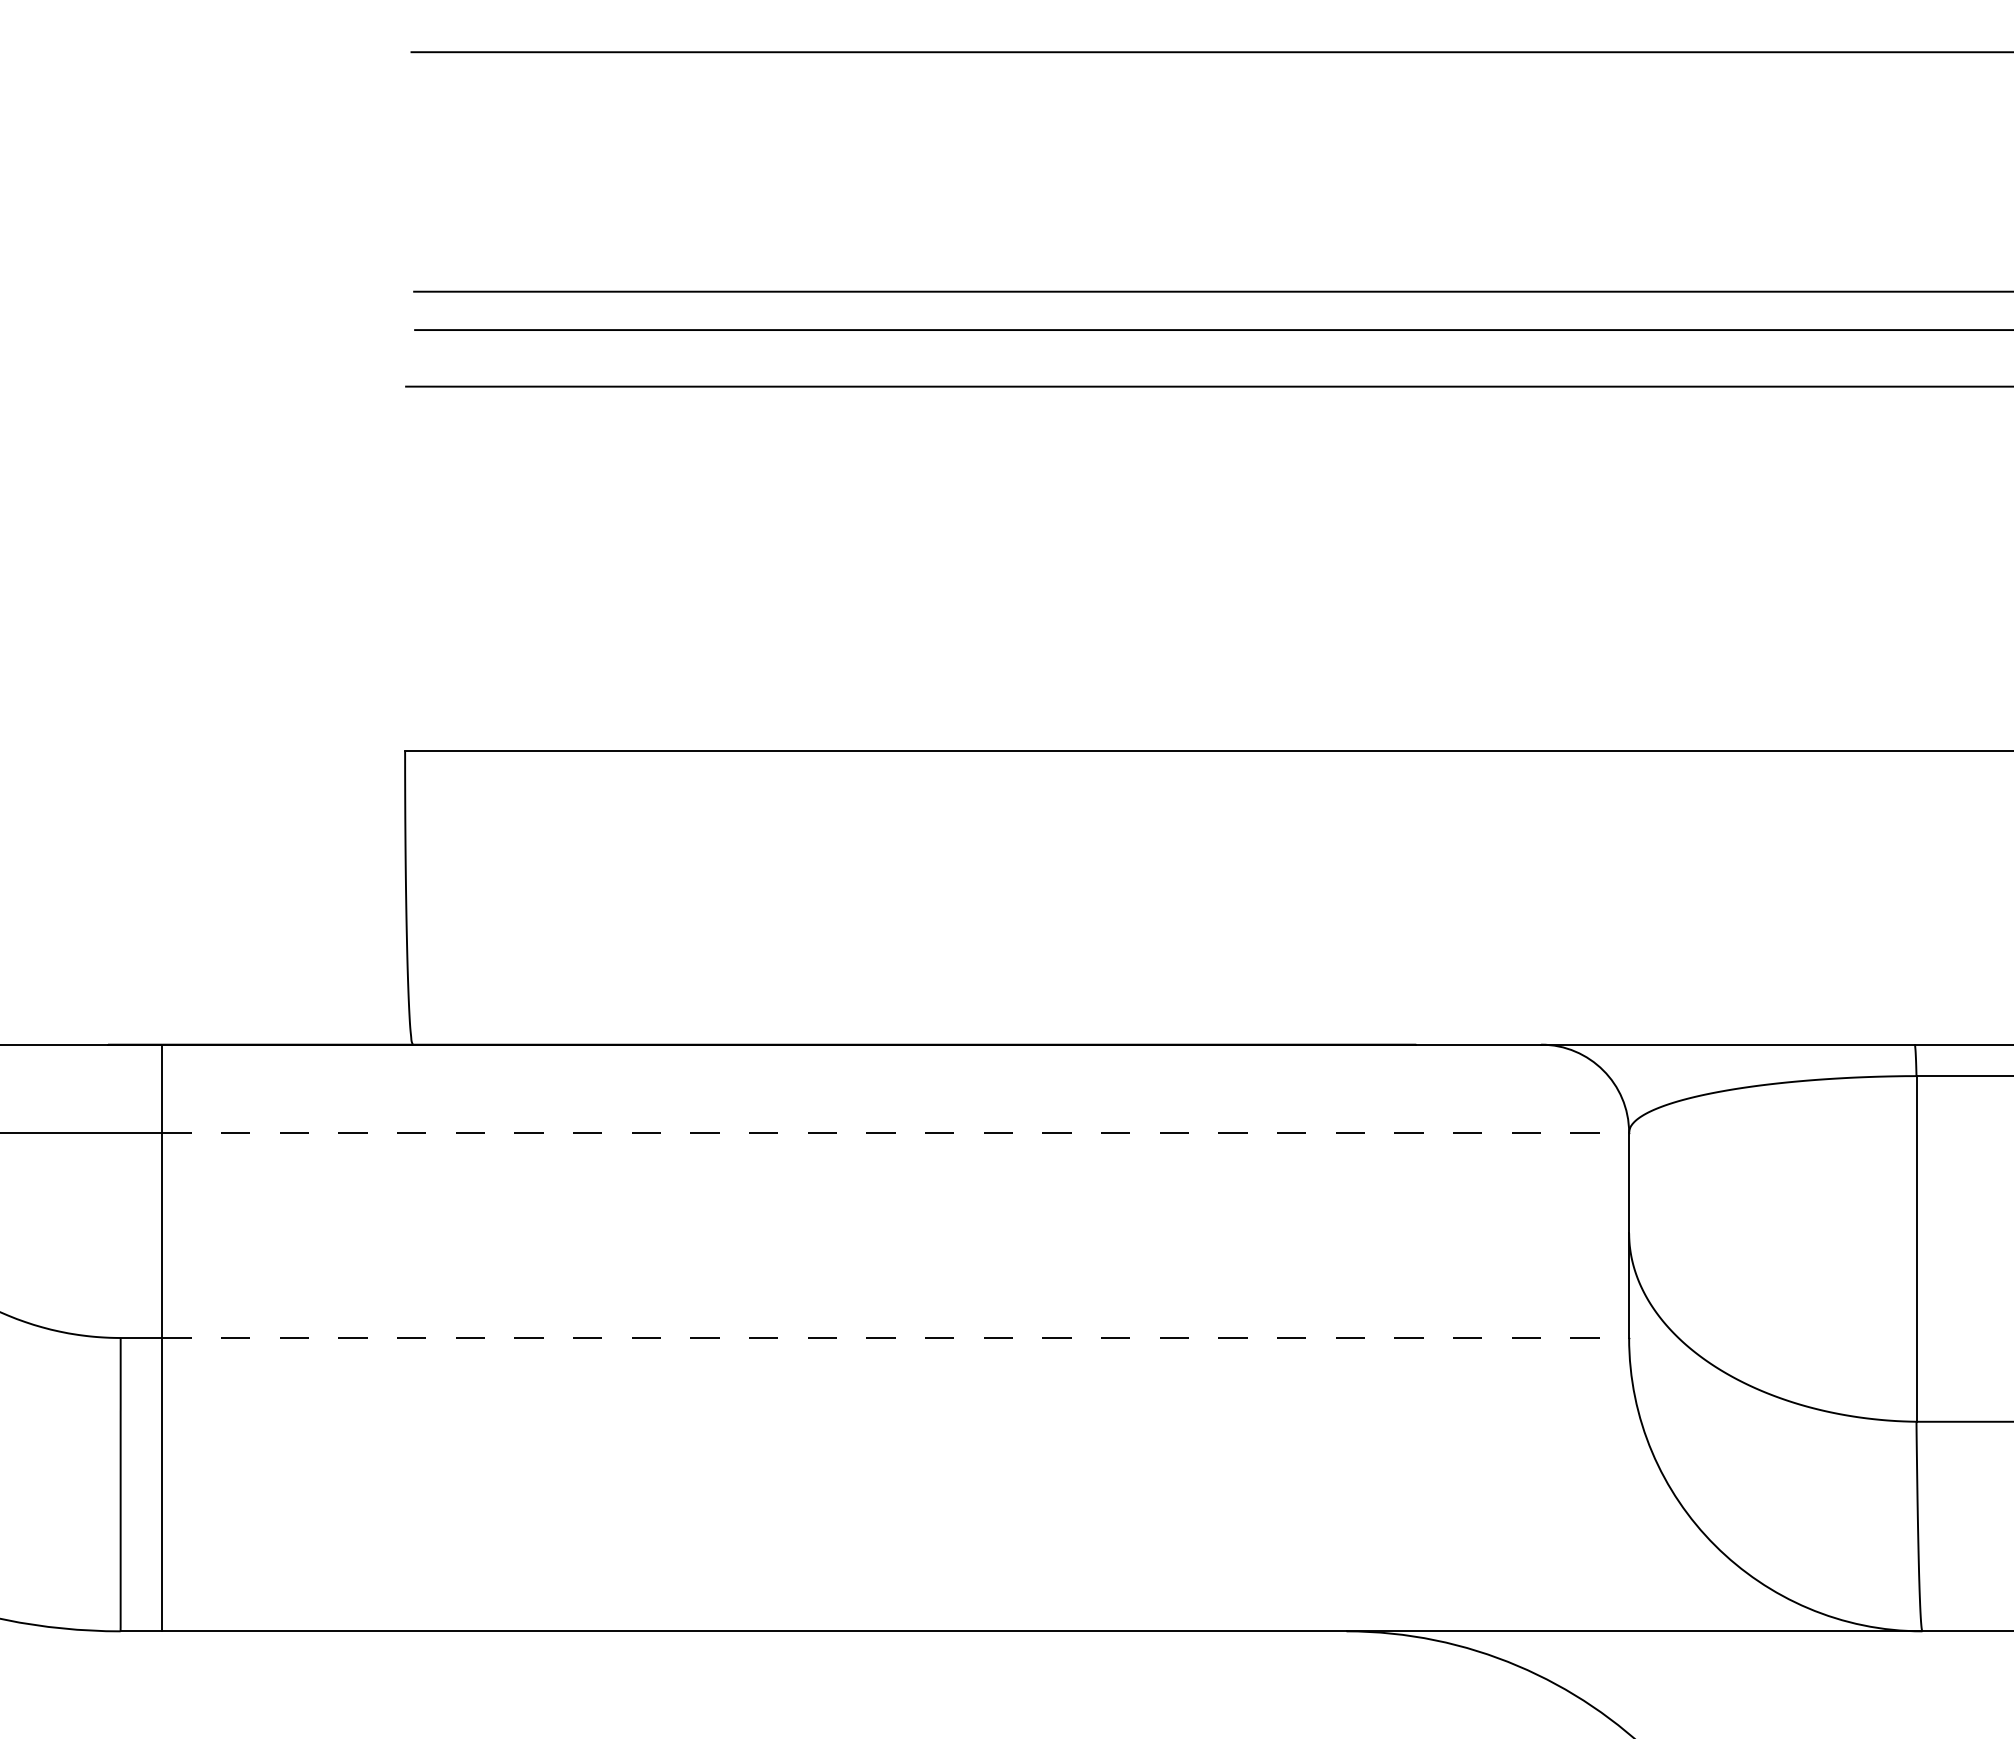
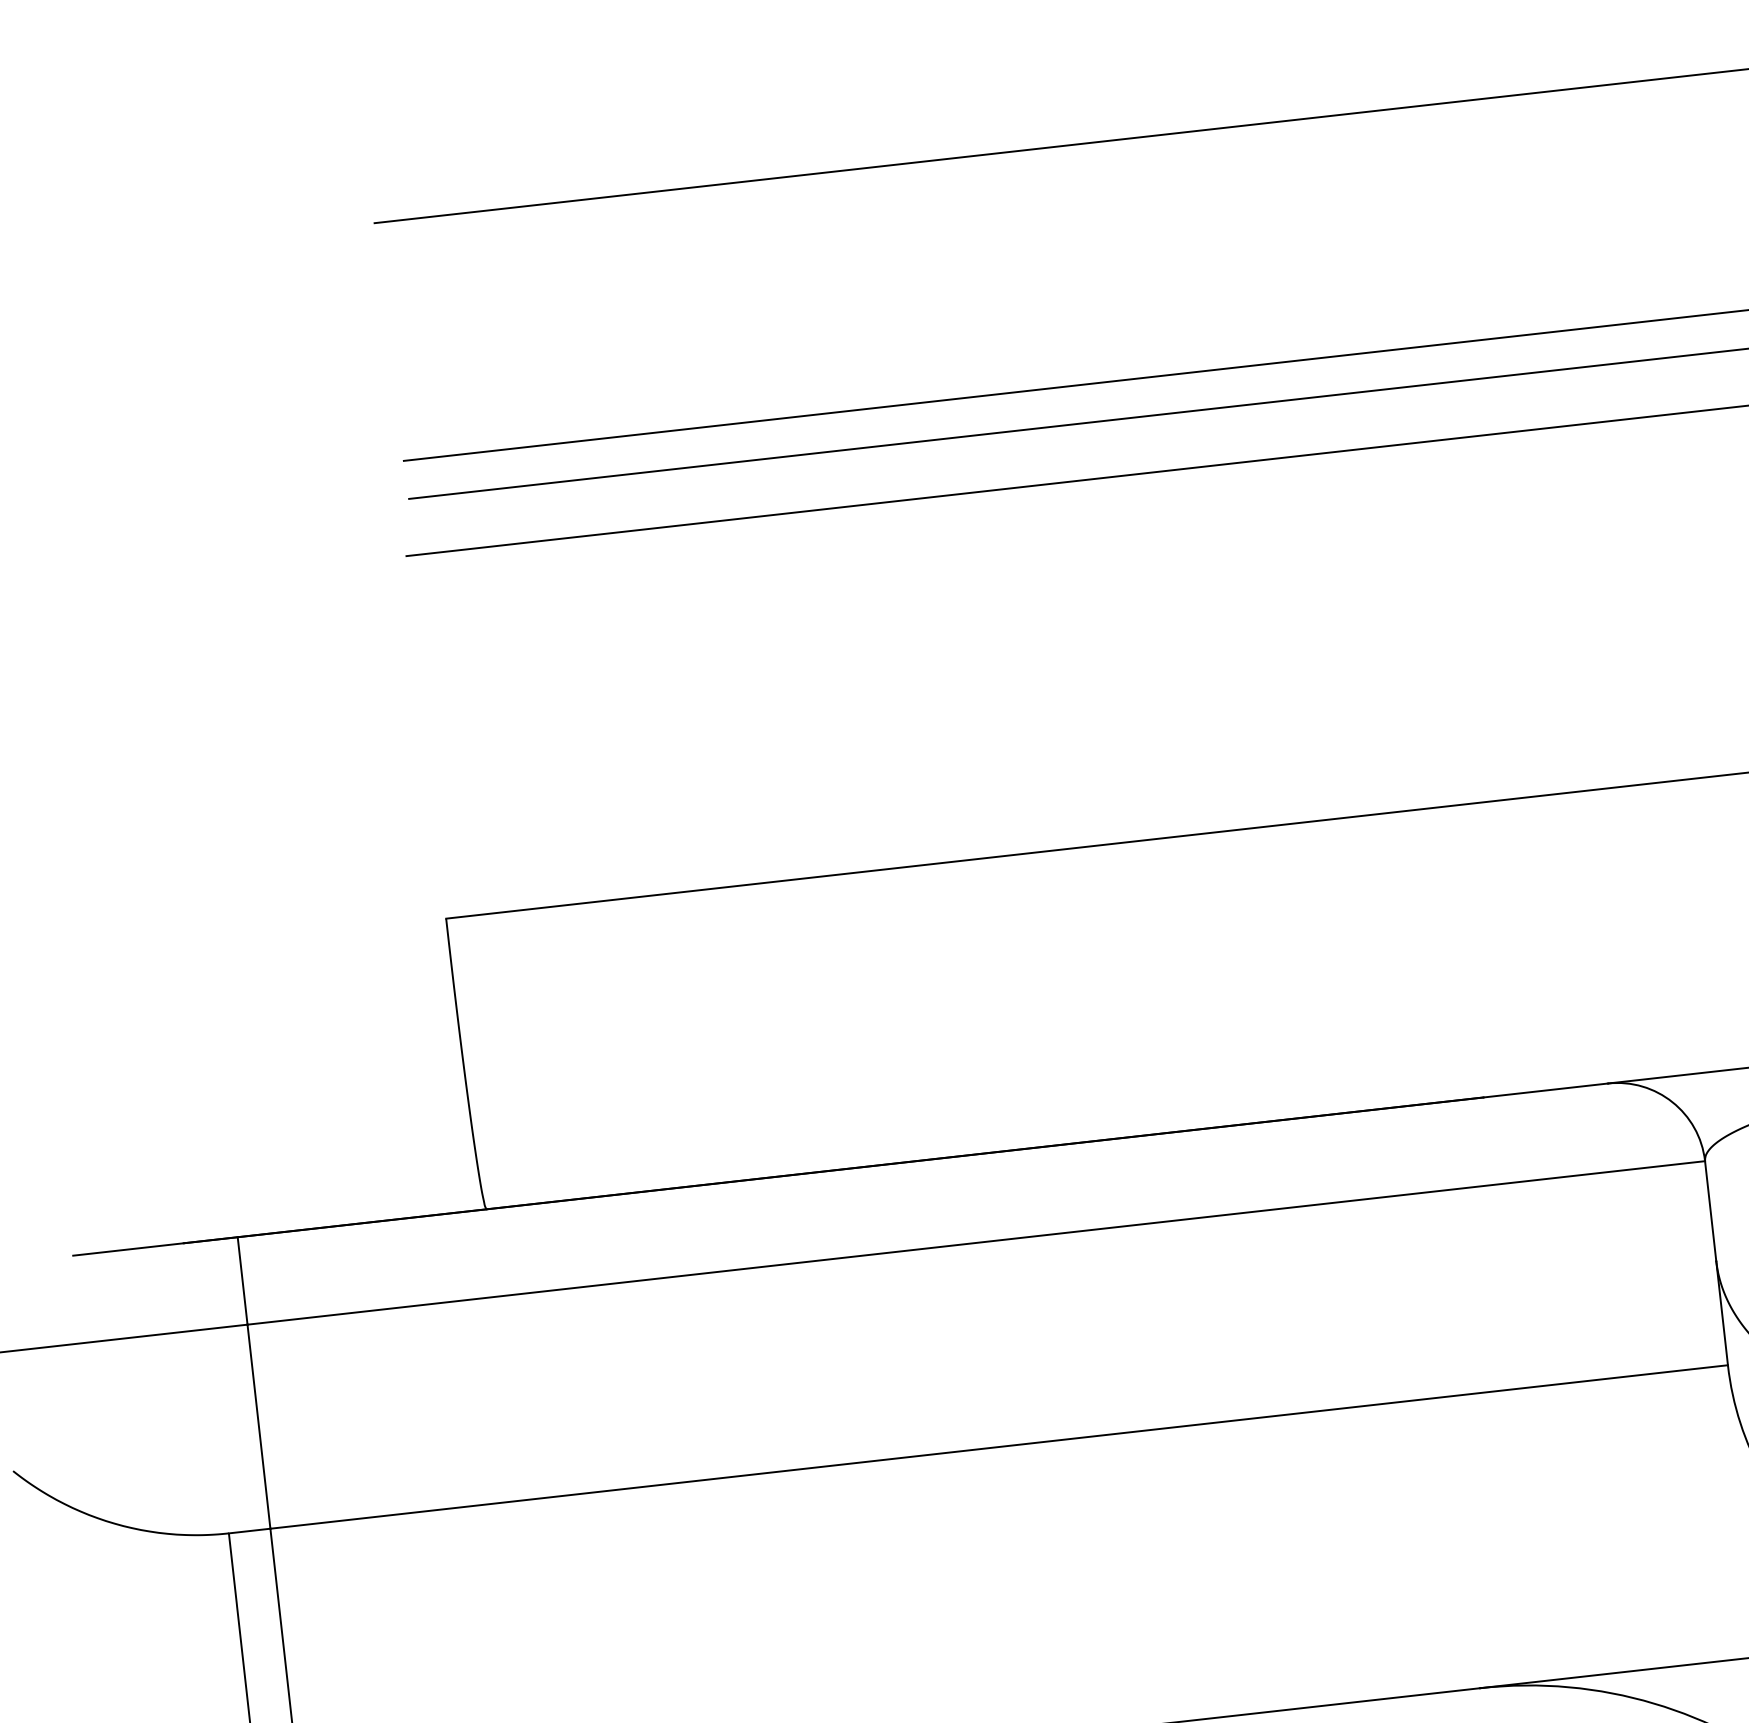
line: (896, 1132) -> (976, 1242), dashed -> solid
line: (896, 1338) -> (999, 1447), dashed -> solid

